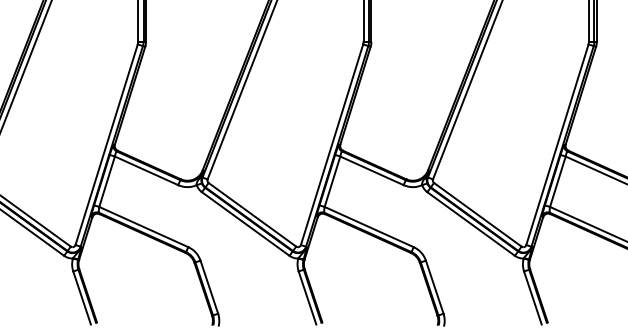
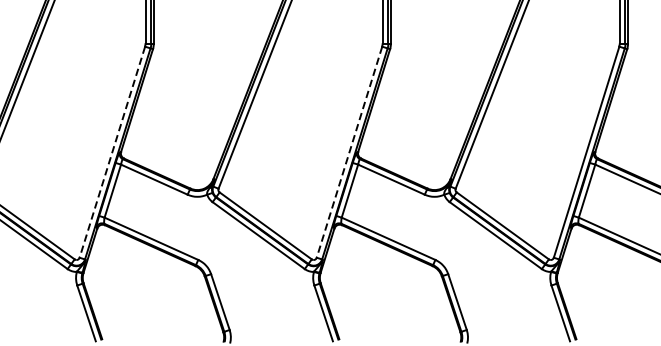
line: (106, 145) -> (112, 153), solid -> dashed
line: (331, 145) -> (348, 153), solid -> dashed

